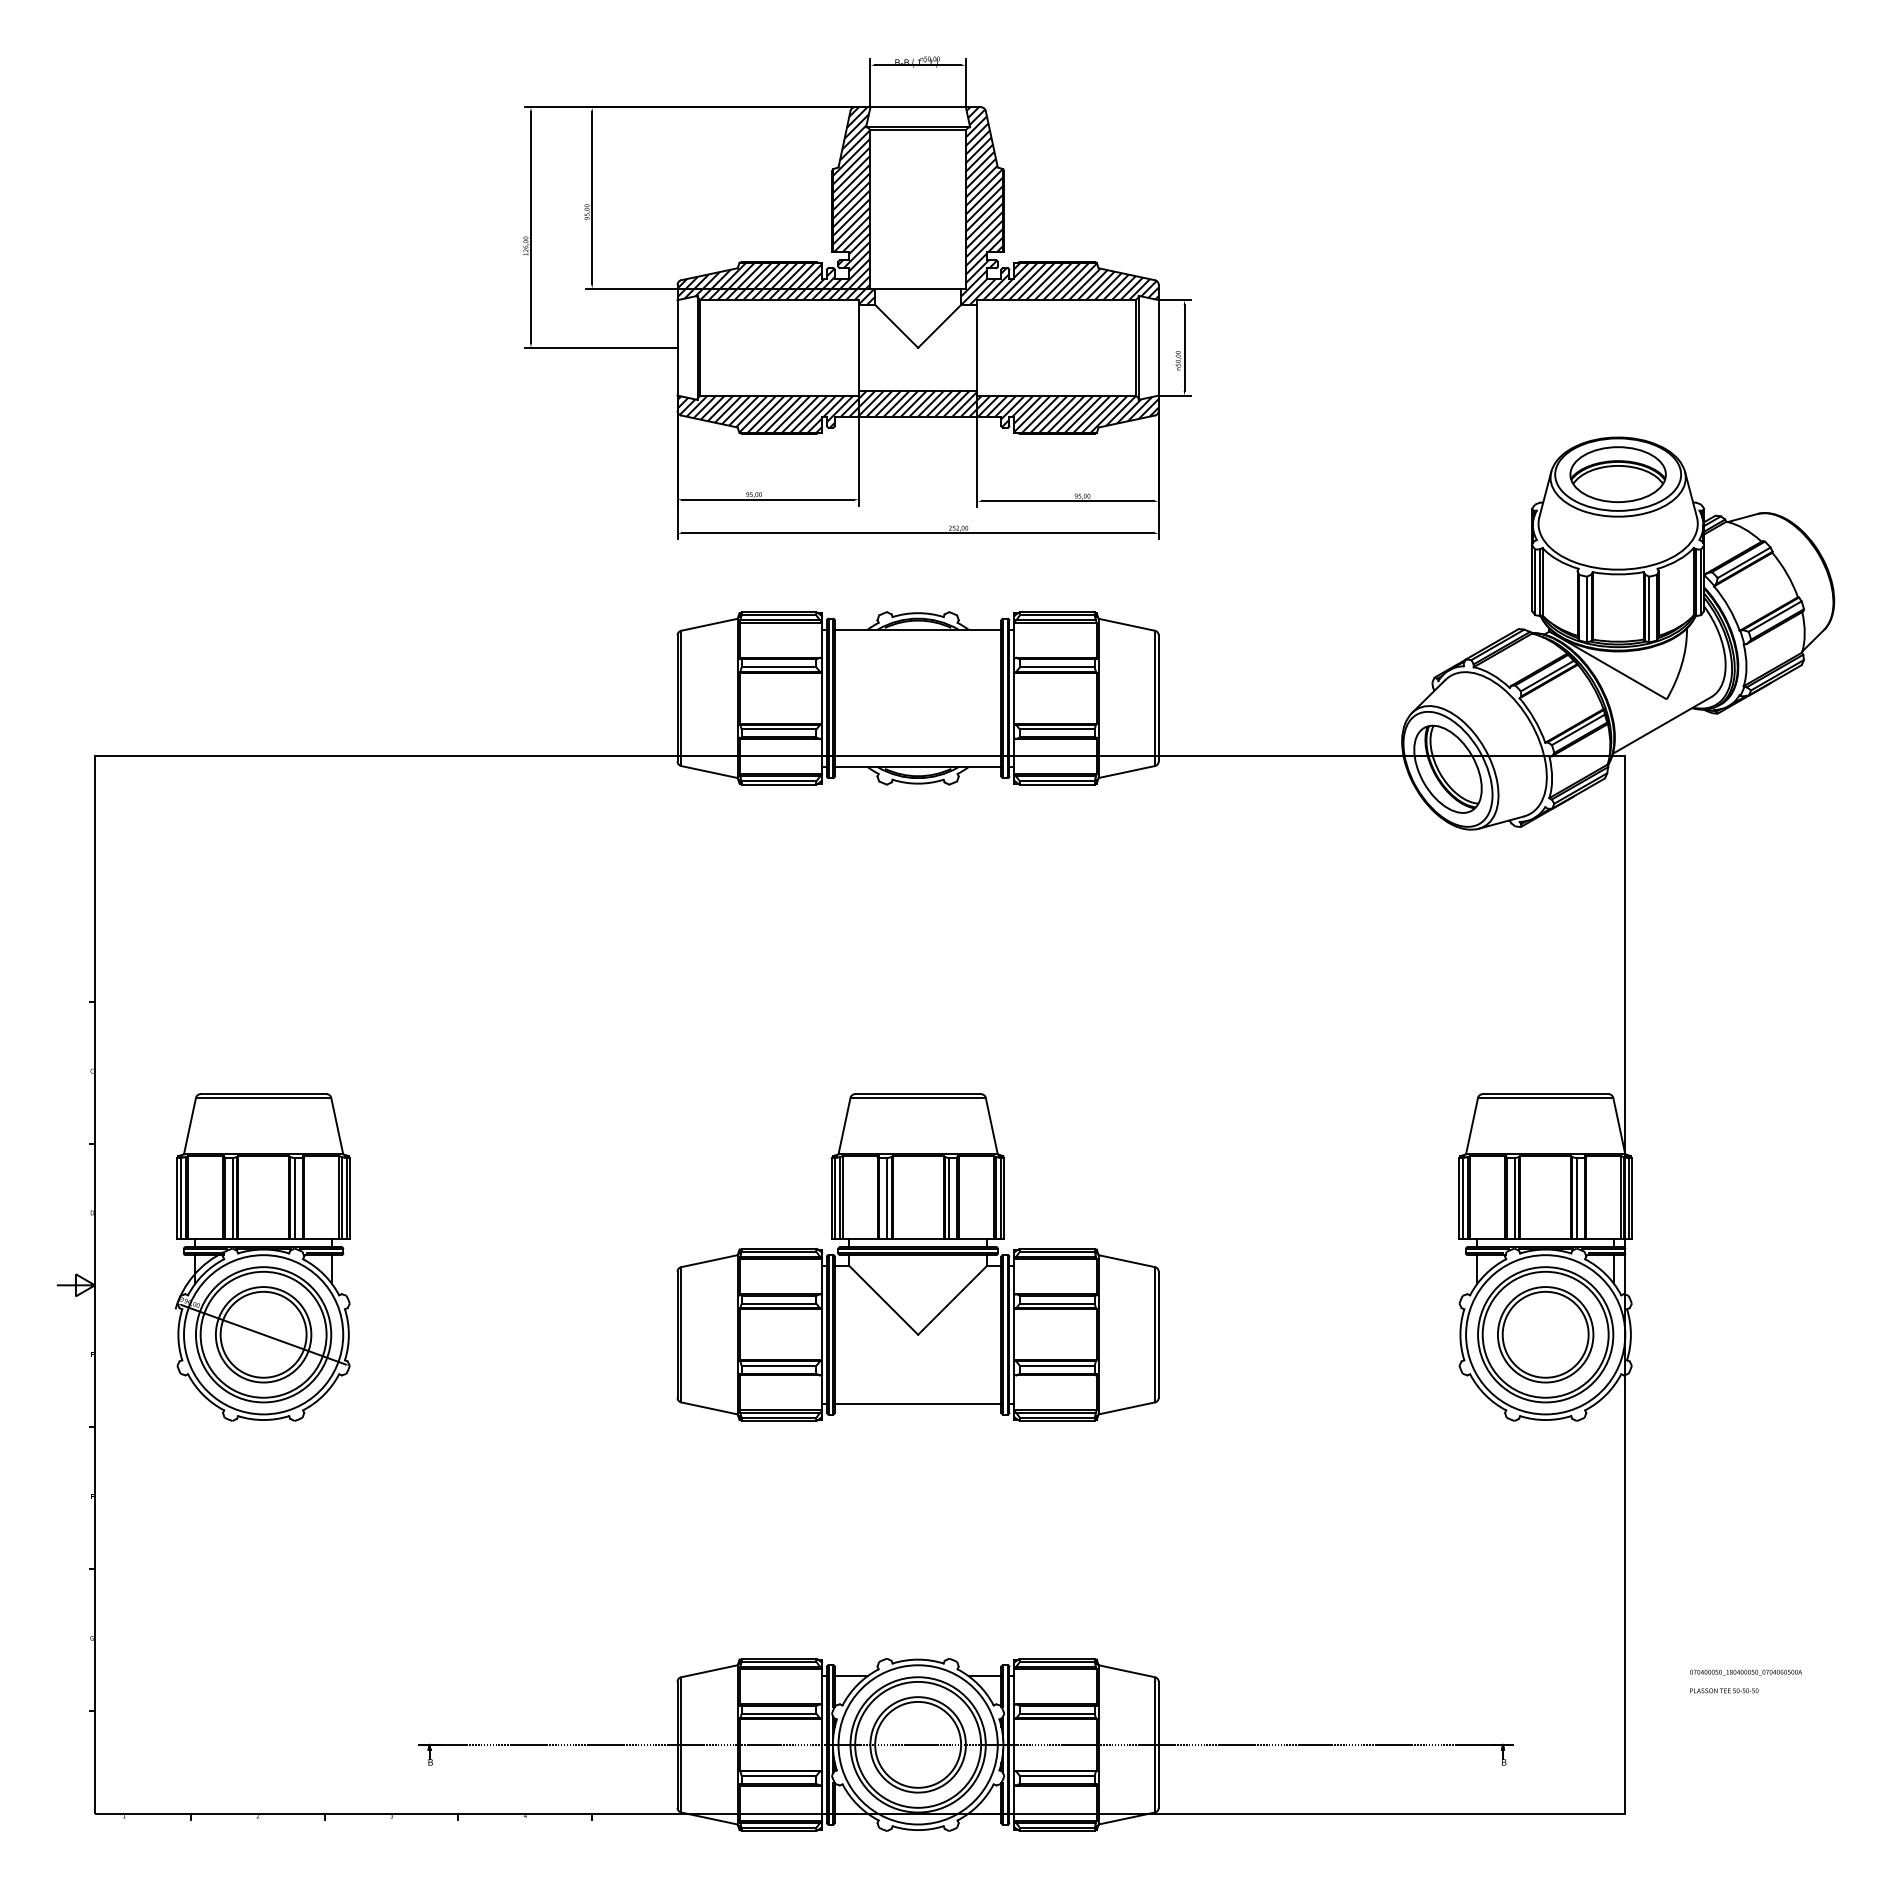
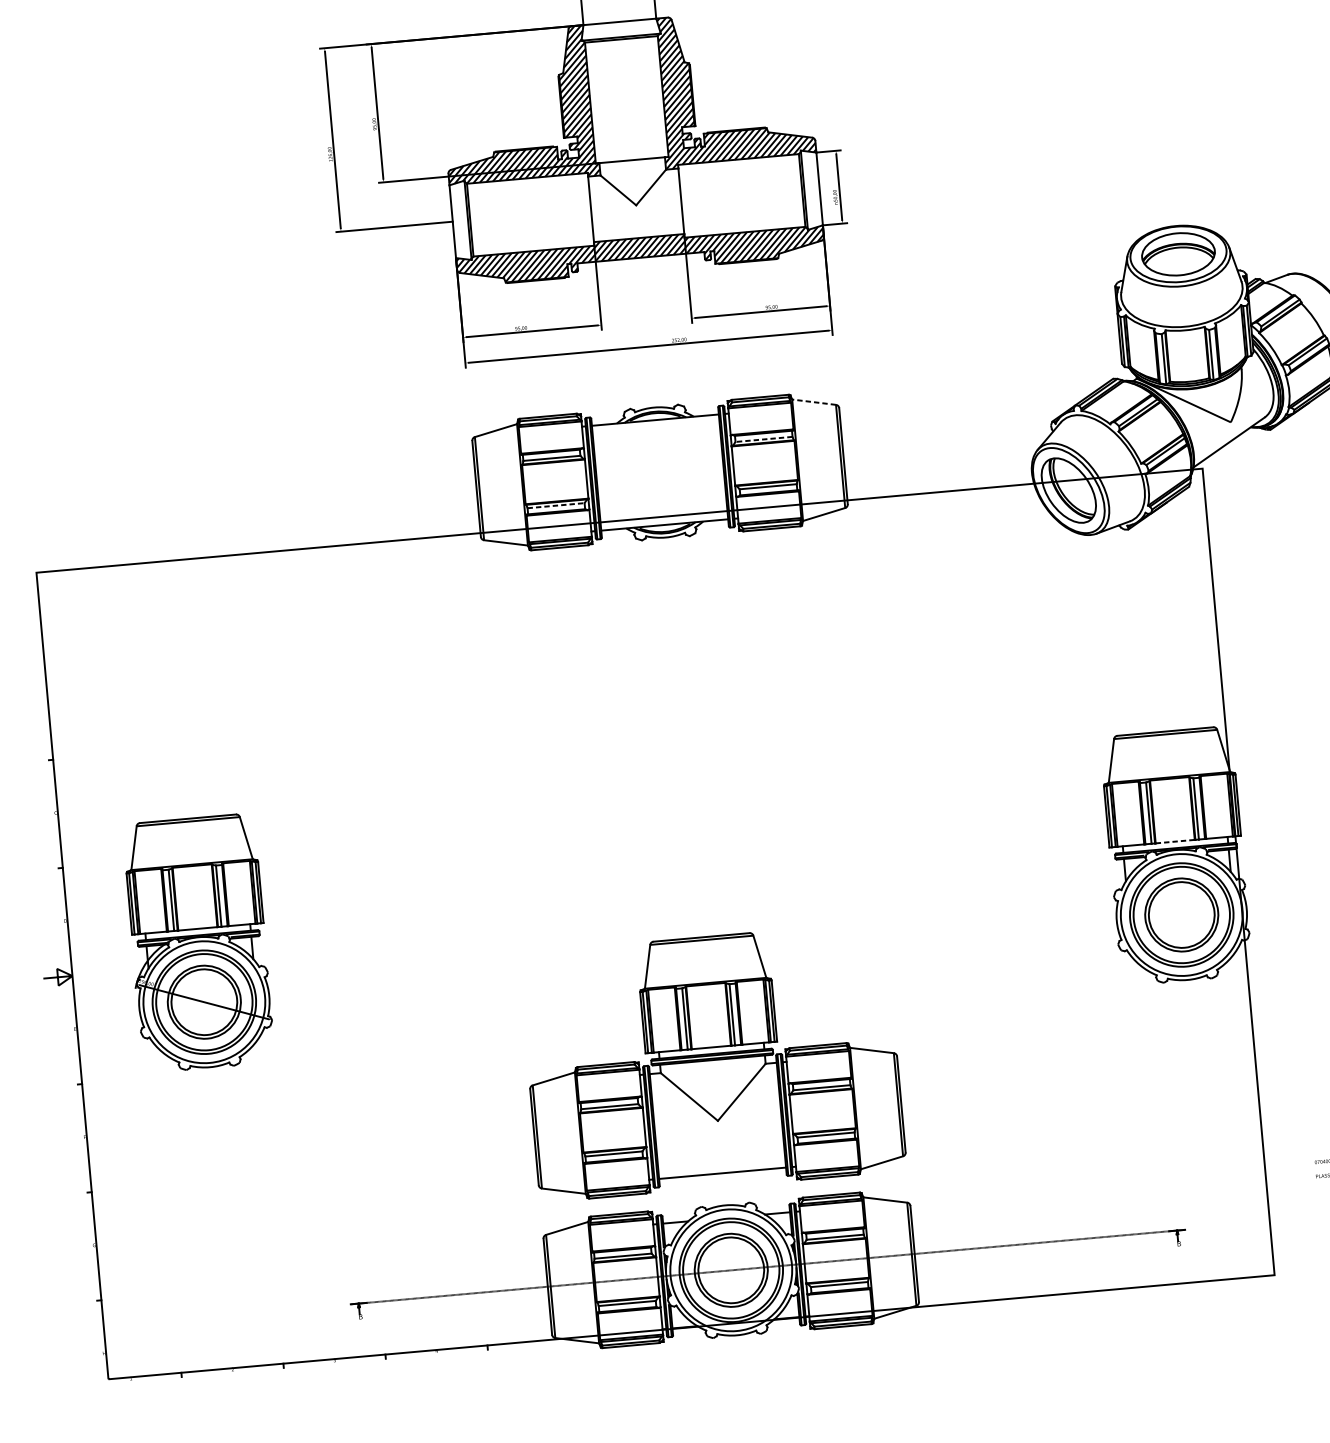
line: (1126, 624) -> (813, 402), solid -> dashed
line: (1056, 667) -> (763, 439), solid -> dashed
line: (779, 729) -> (556, 505), solid -> dashed
line: (1545, 1238) -> (1175, 841), solid -> dashed
part: (917, 1257) -> (712, 1061), moved

